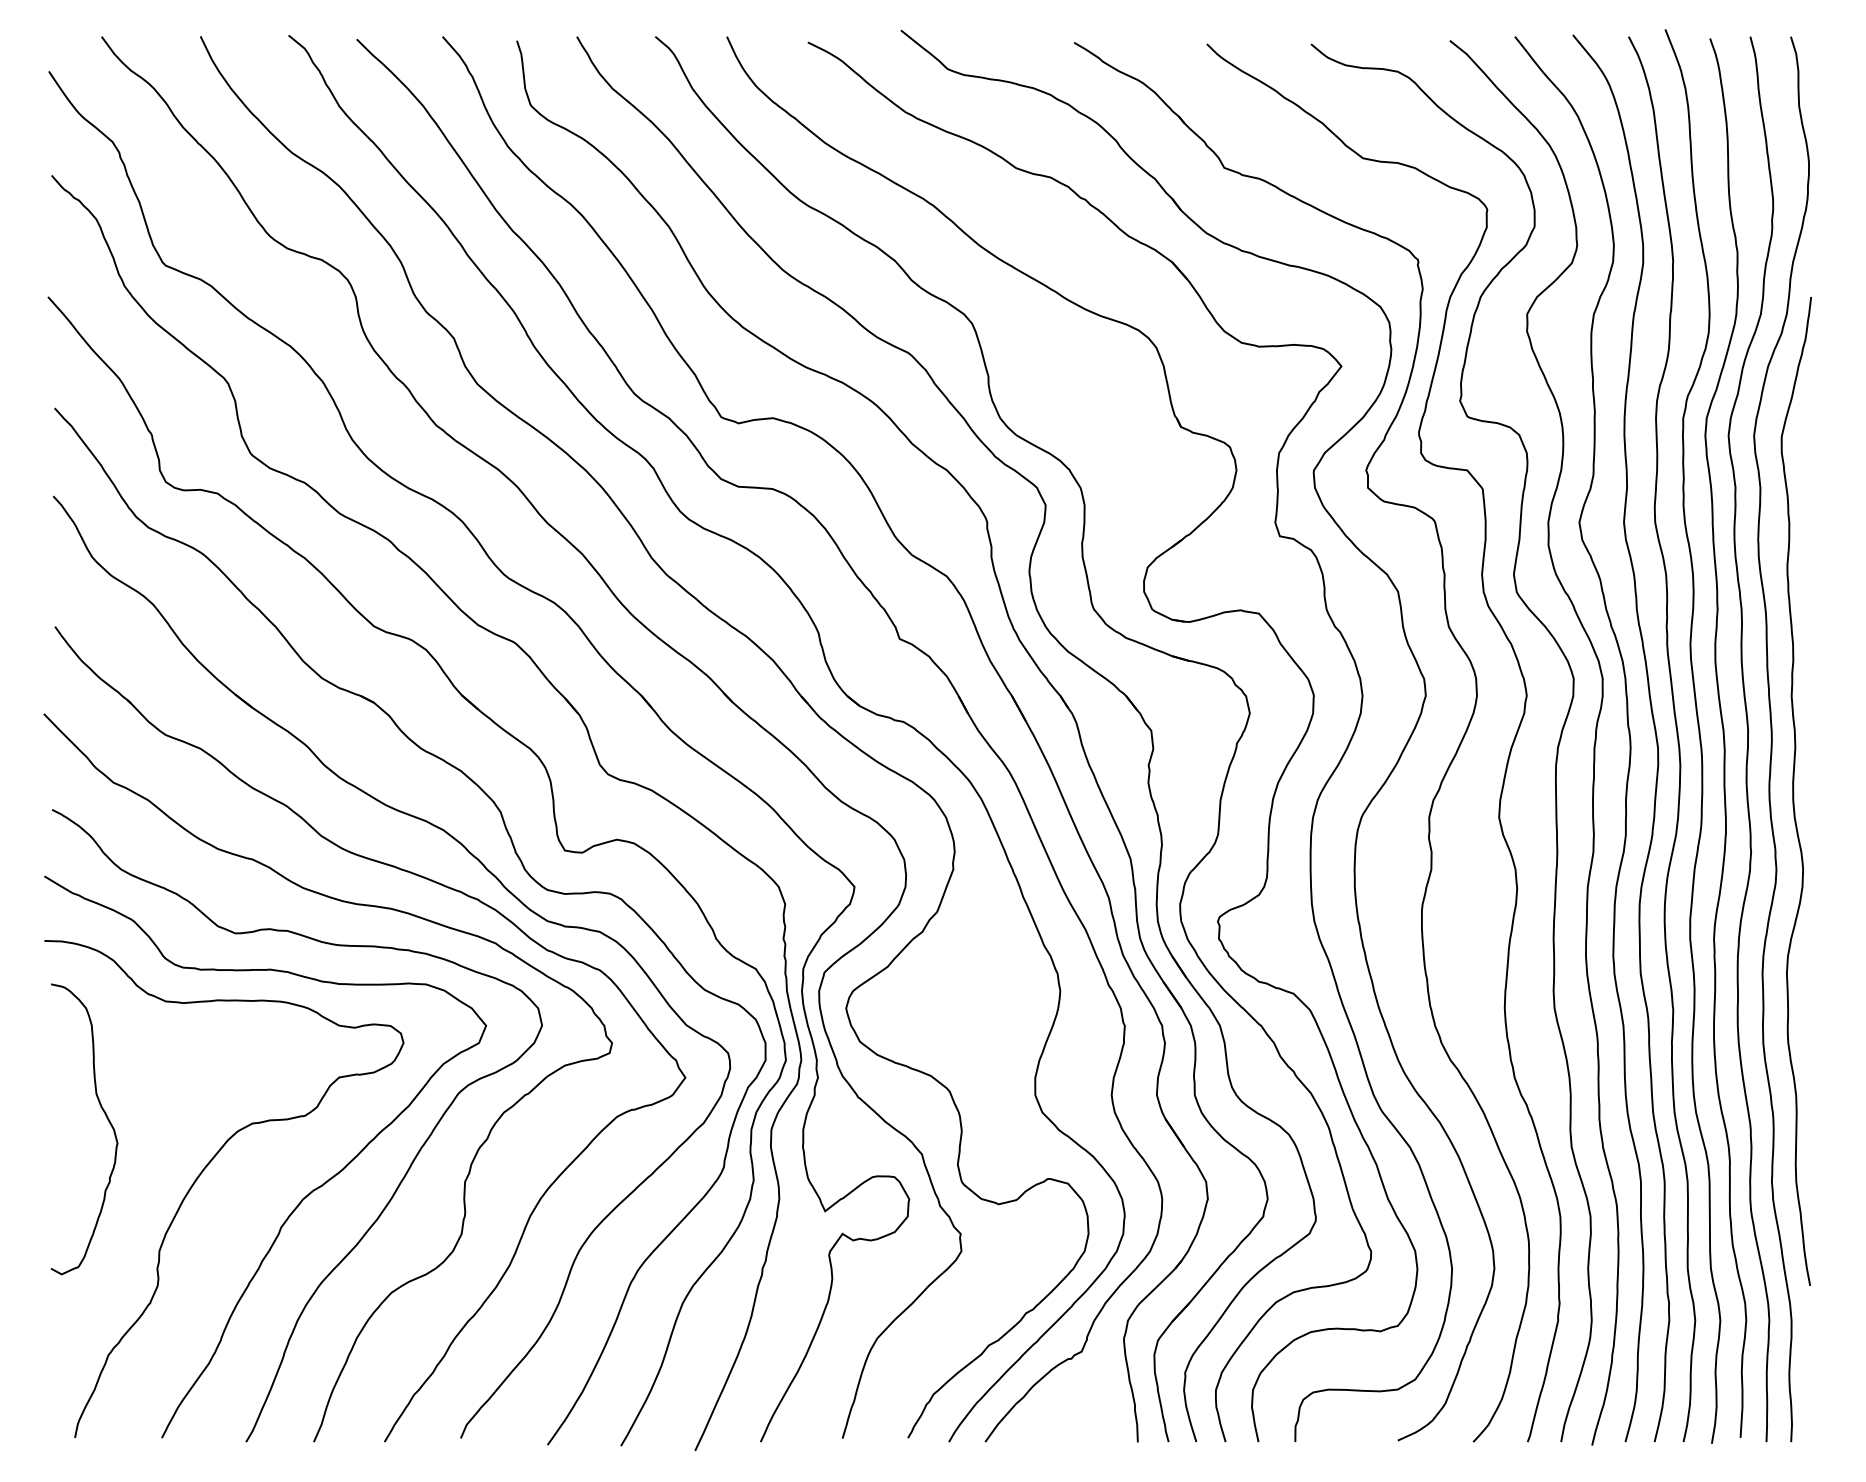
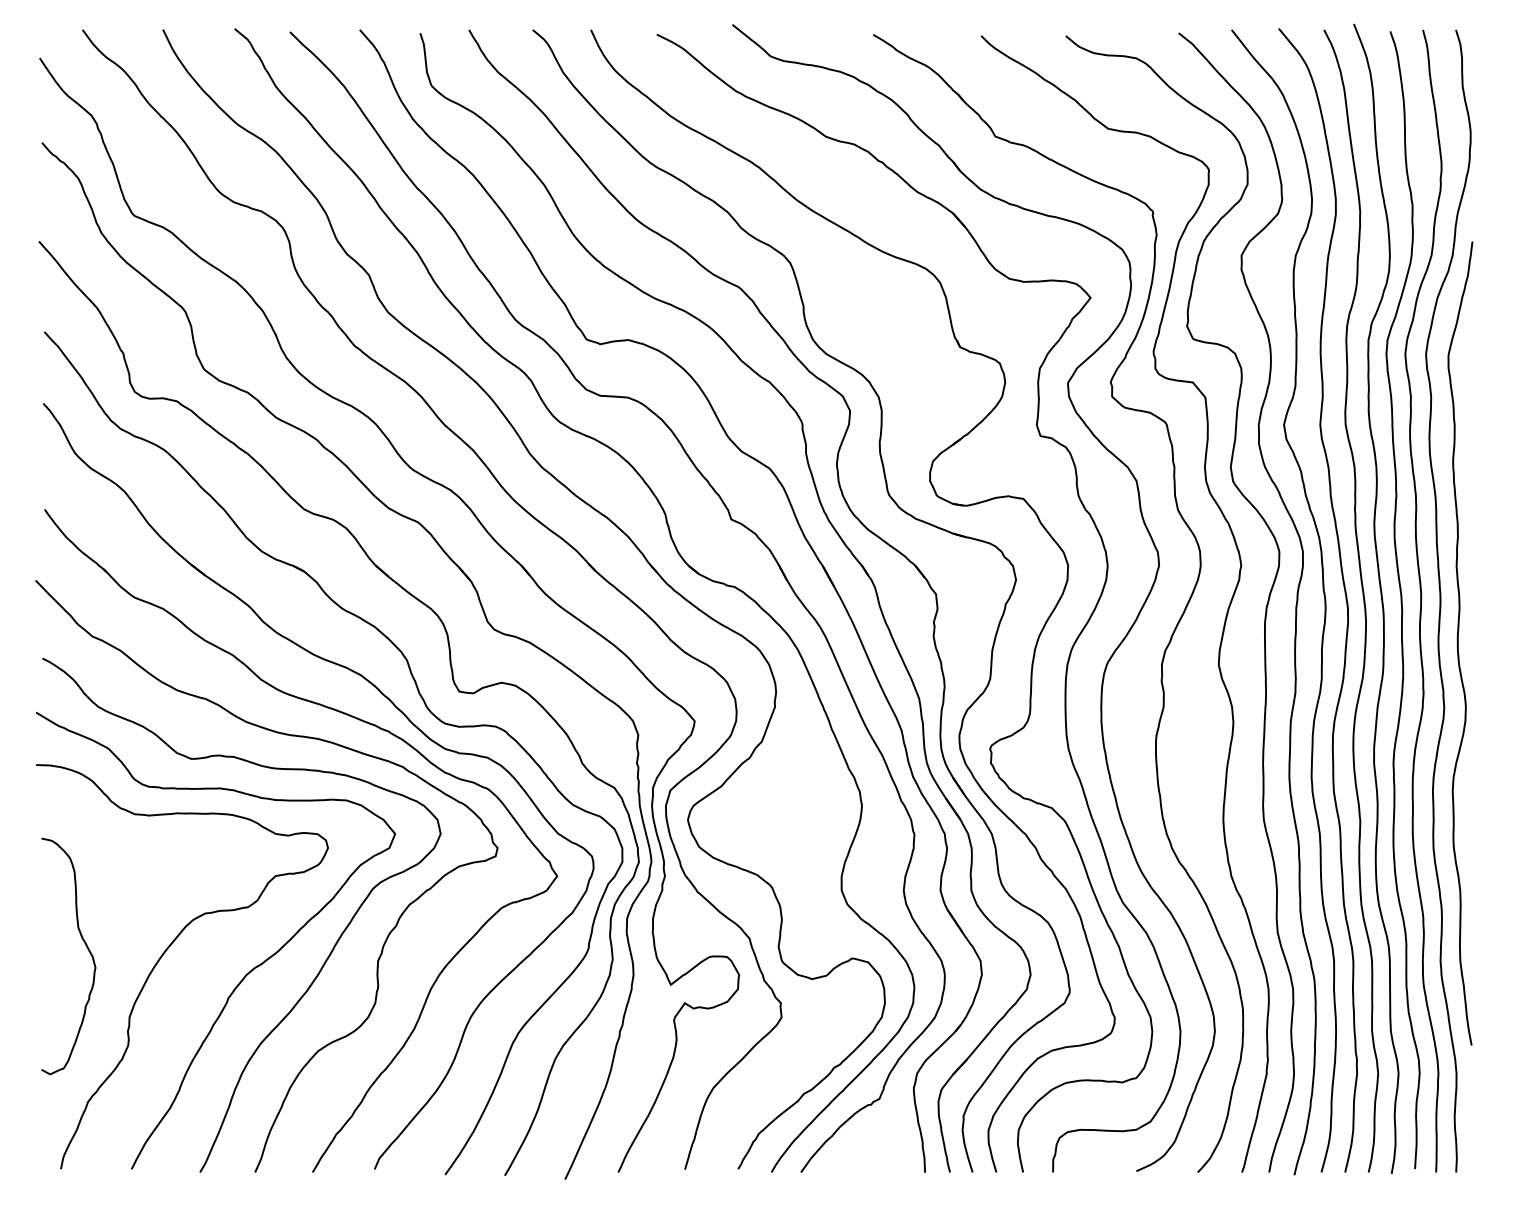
curve: (106, 1118) -> (86, 947), moved

